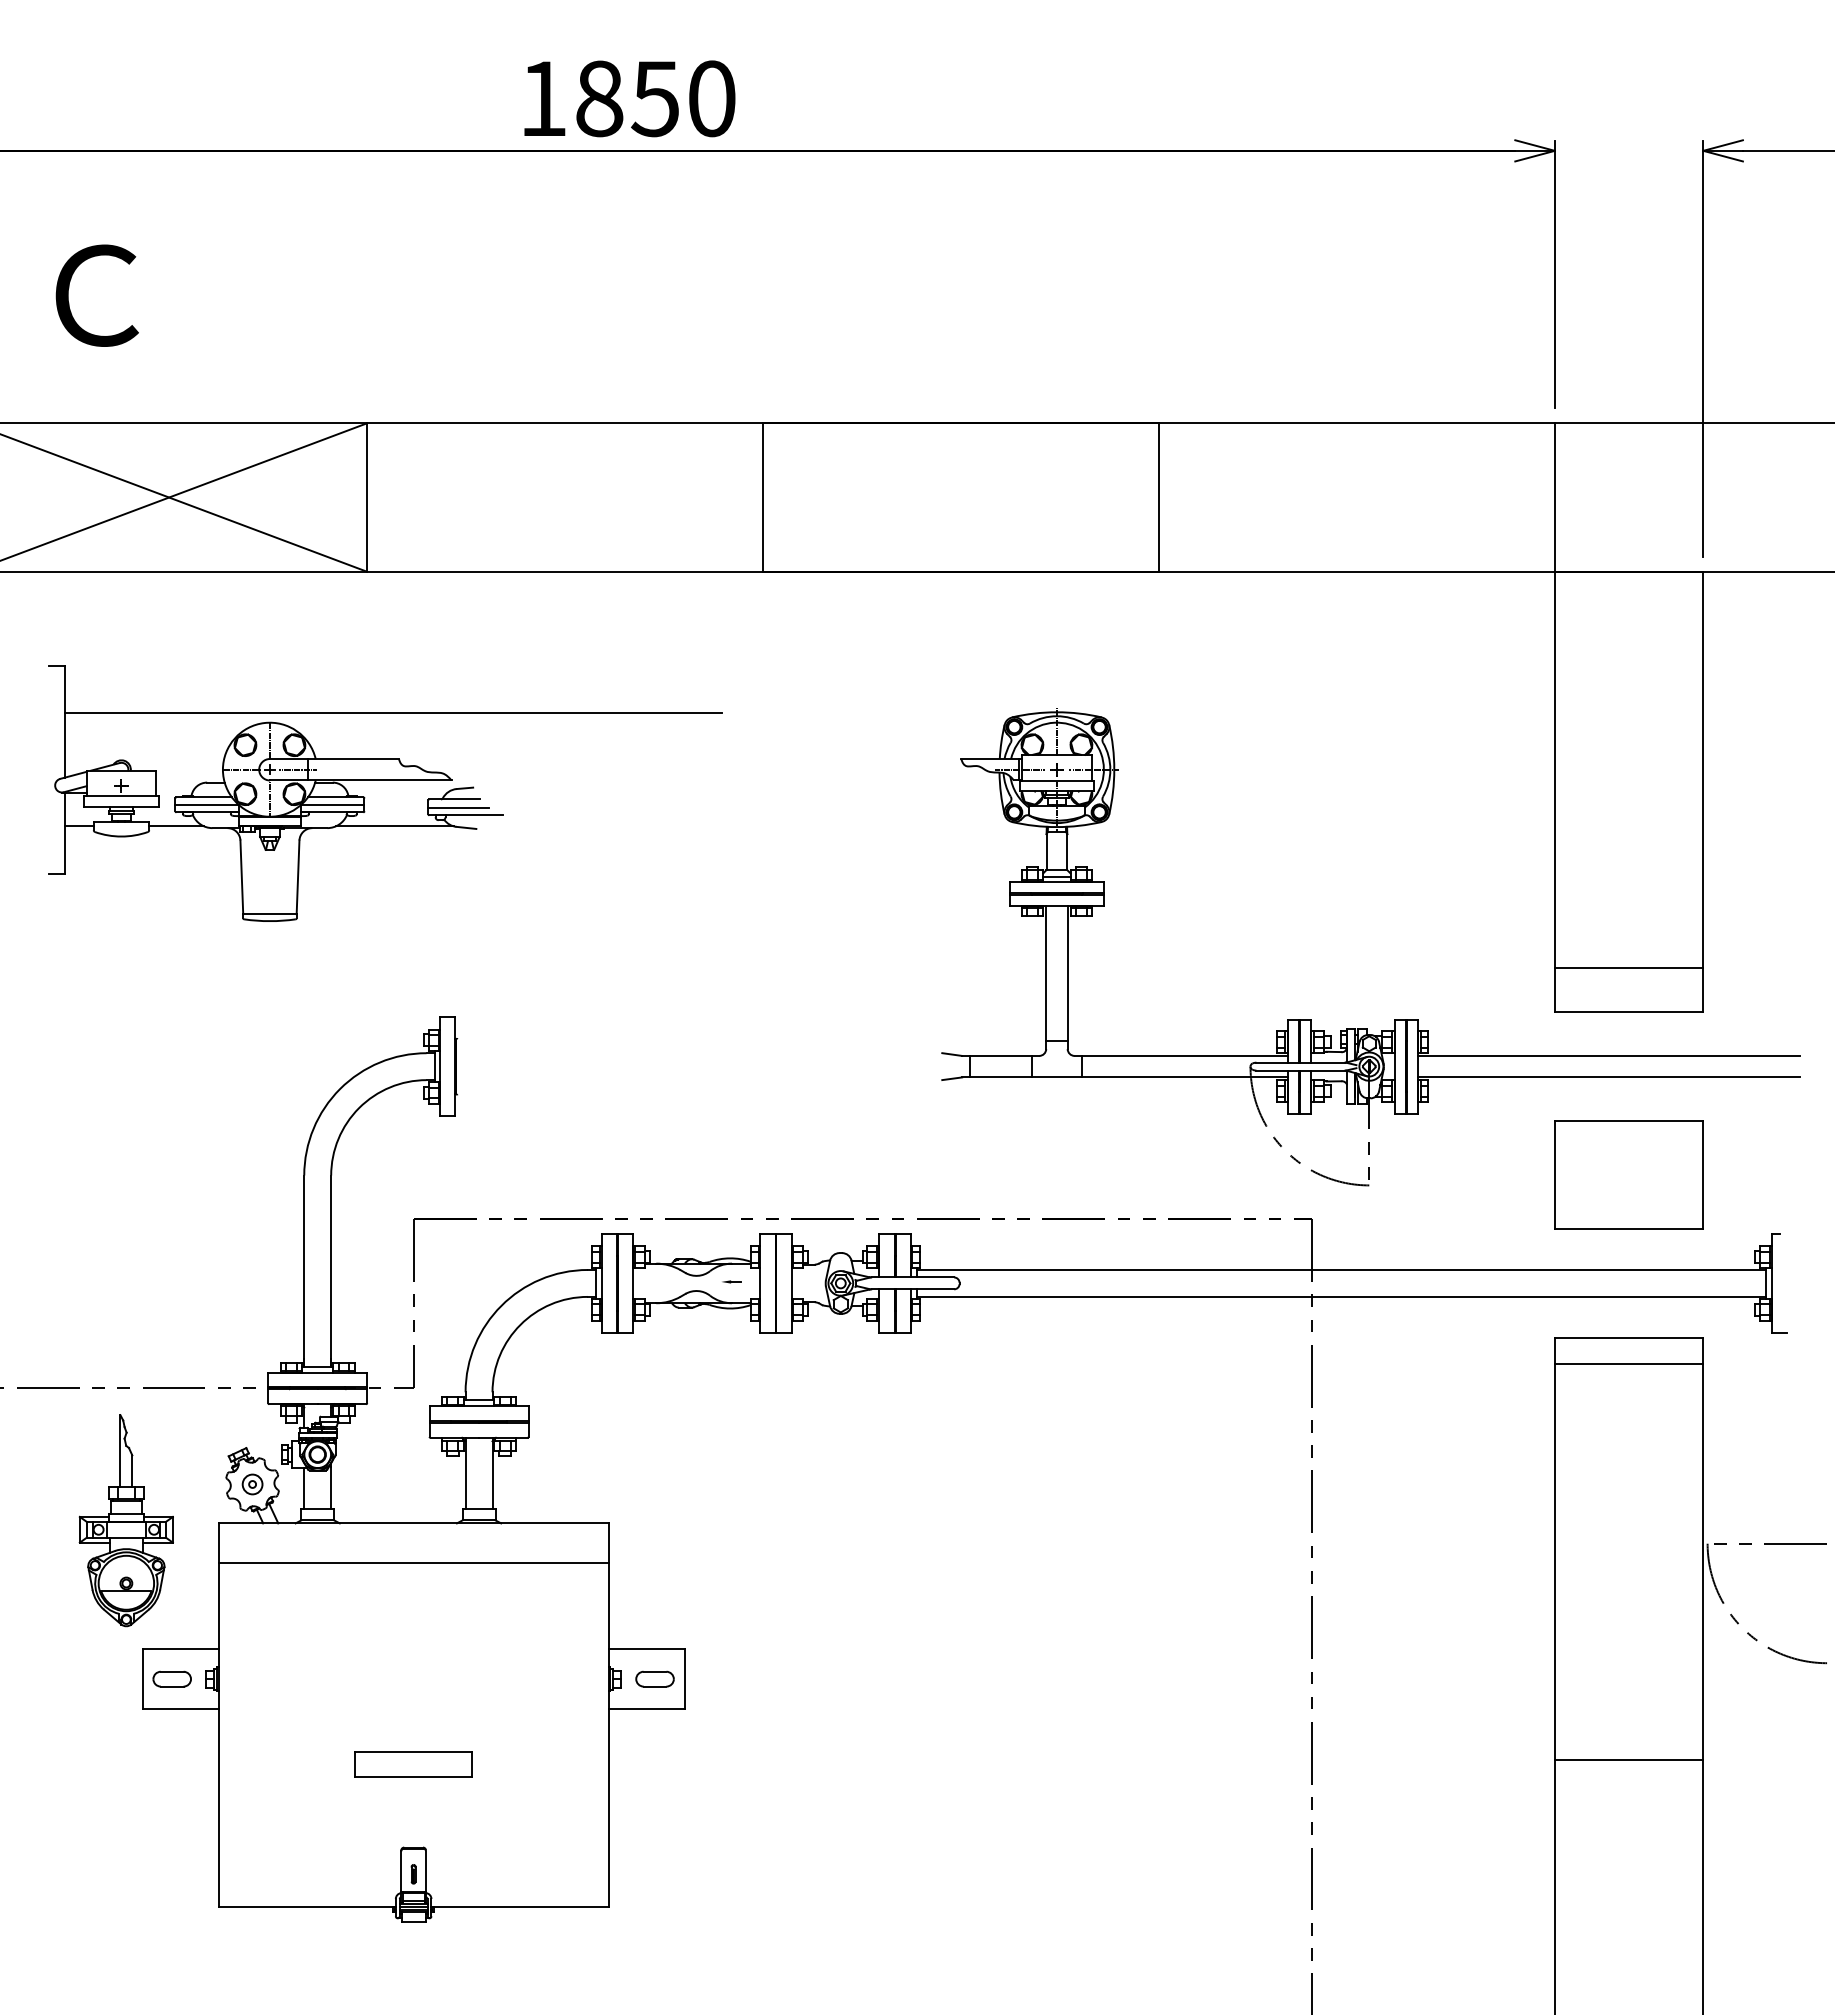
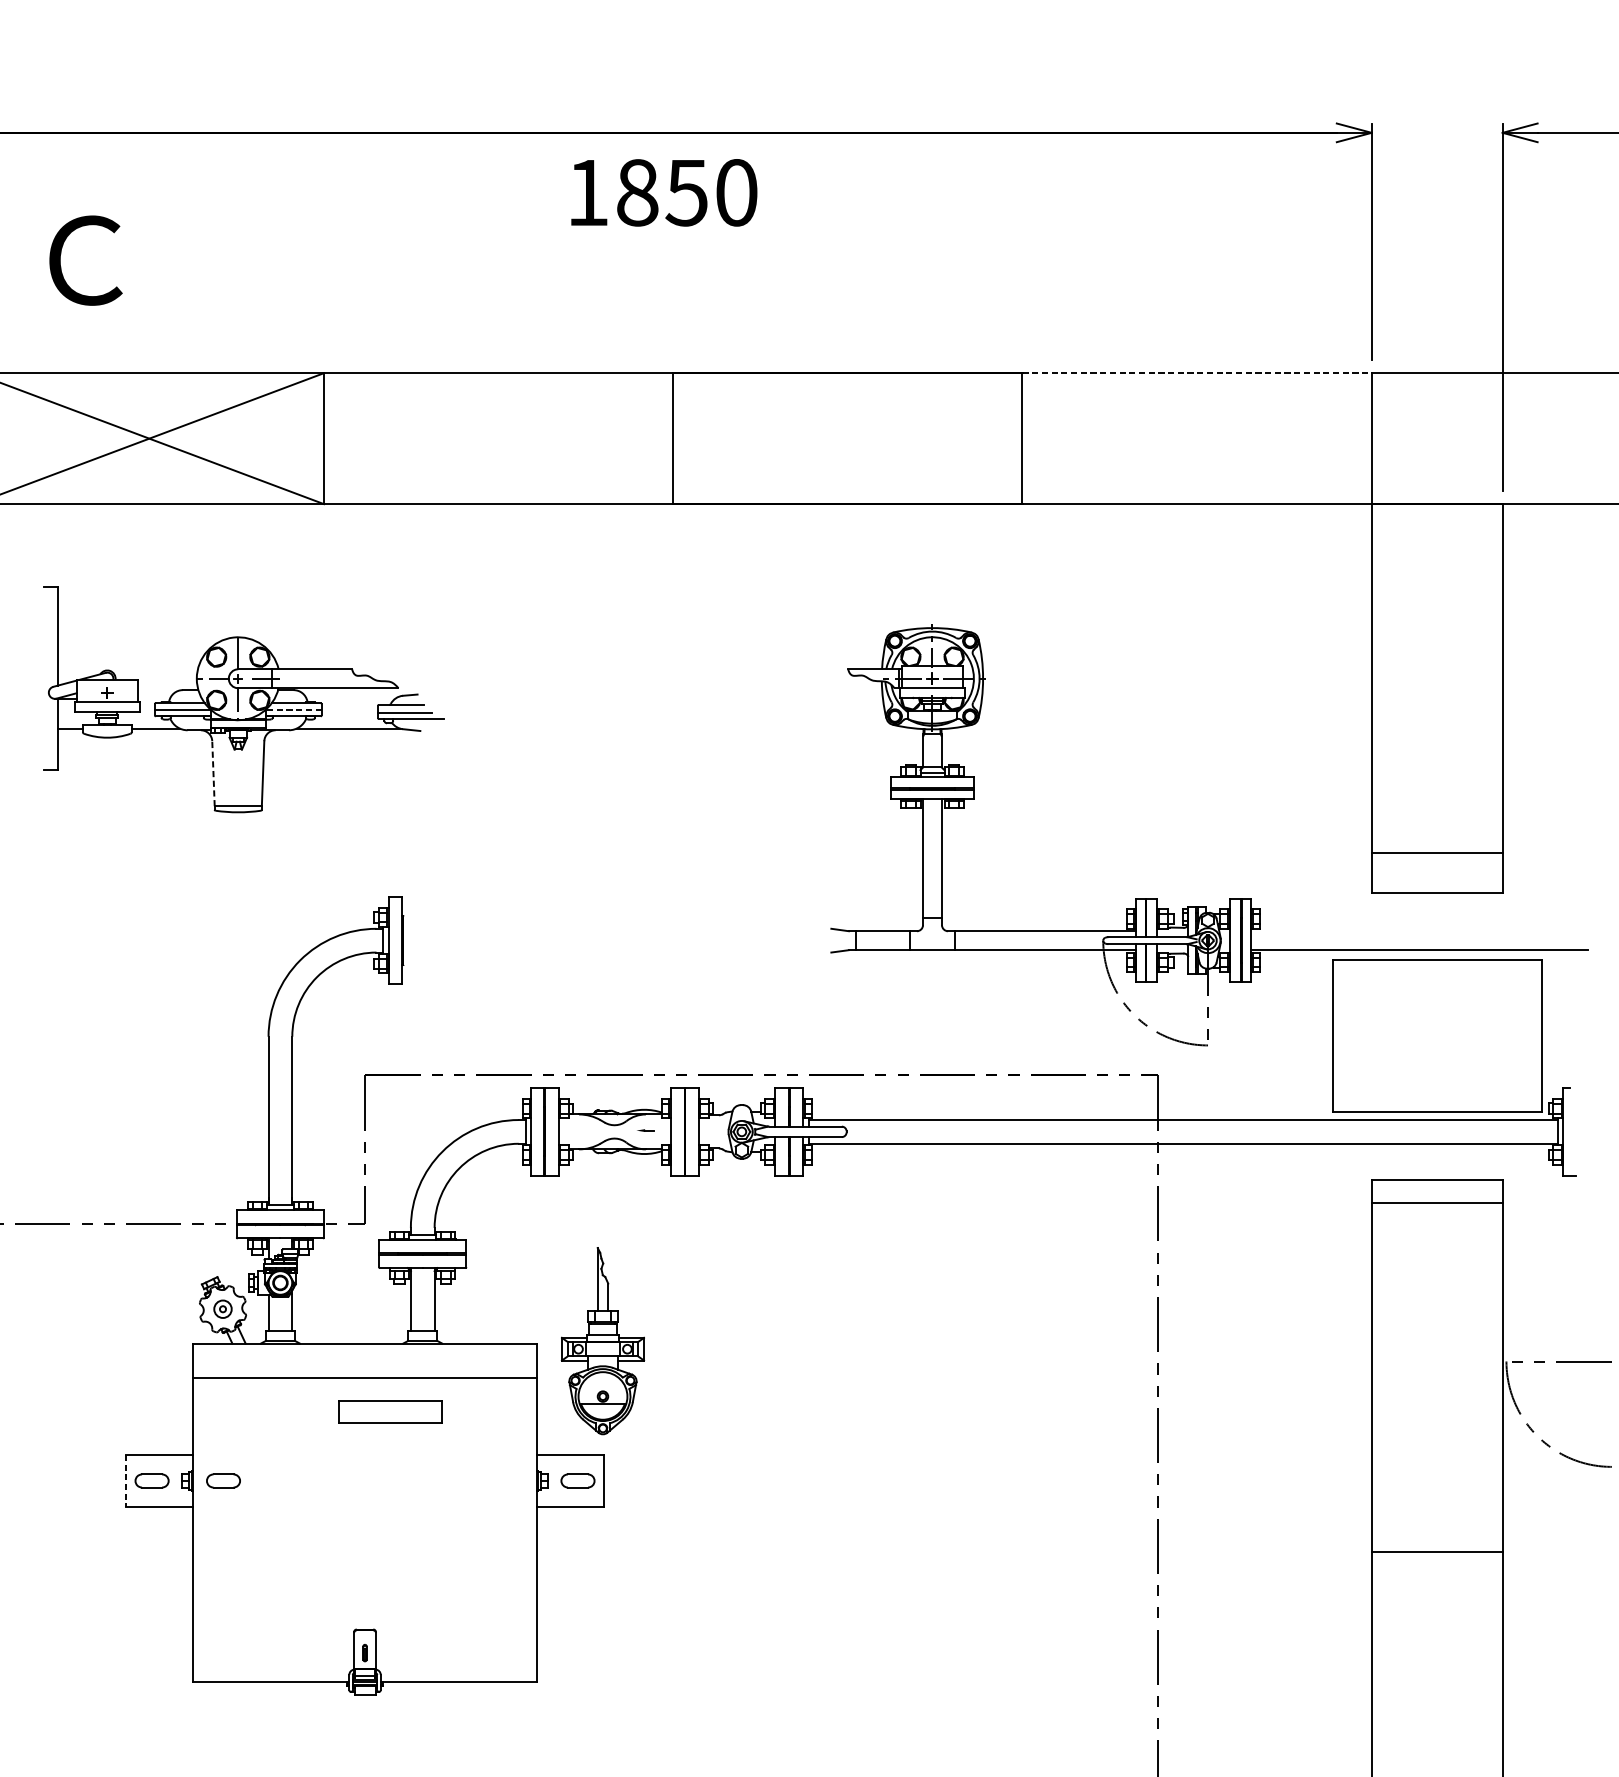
text: (629, 98) -> (663, 192), moved
line: (1356, 423) -> (1196, 373), solid -> dashed
line: (393, 713) -> (347, 629), removed
line: (332, 805) -> (293, 710), solid -> dashed
line: (241, 877) -> (213, 773), solid -> dashed
line: (1609, 1055) -> (1419, 930), removed
part: (1628, 1174) -> (1436, 1035), size x1.6
part: (125, 1520) -> (602, 1341), moved
part: (252, 1678) -> (222, 1480), added
line: (142, 1679) -> (125, 1481), solid -> dashed
part: (413, 1764) -> (390, 1412), moved

